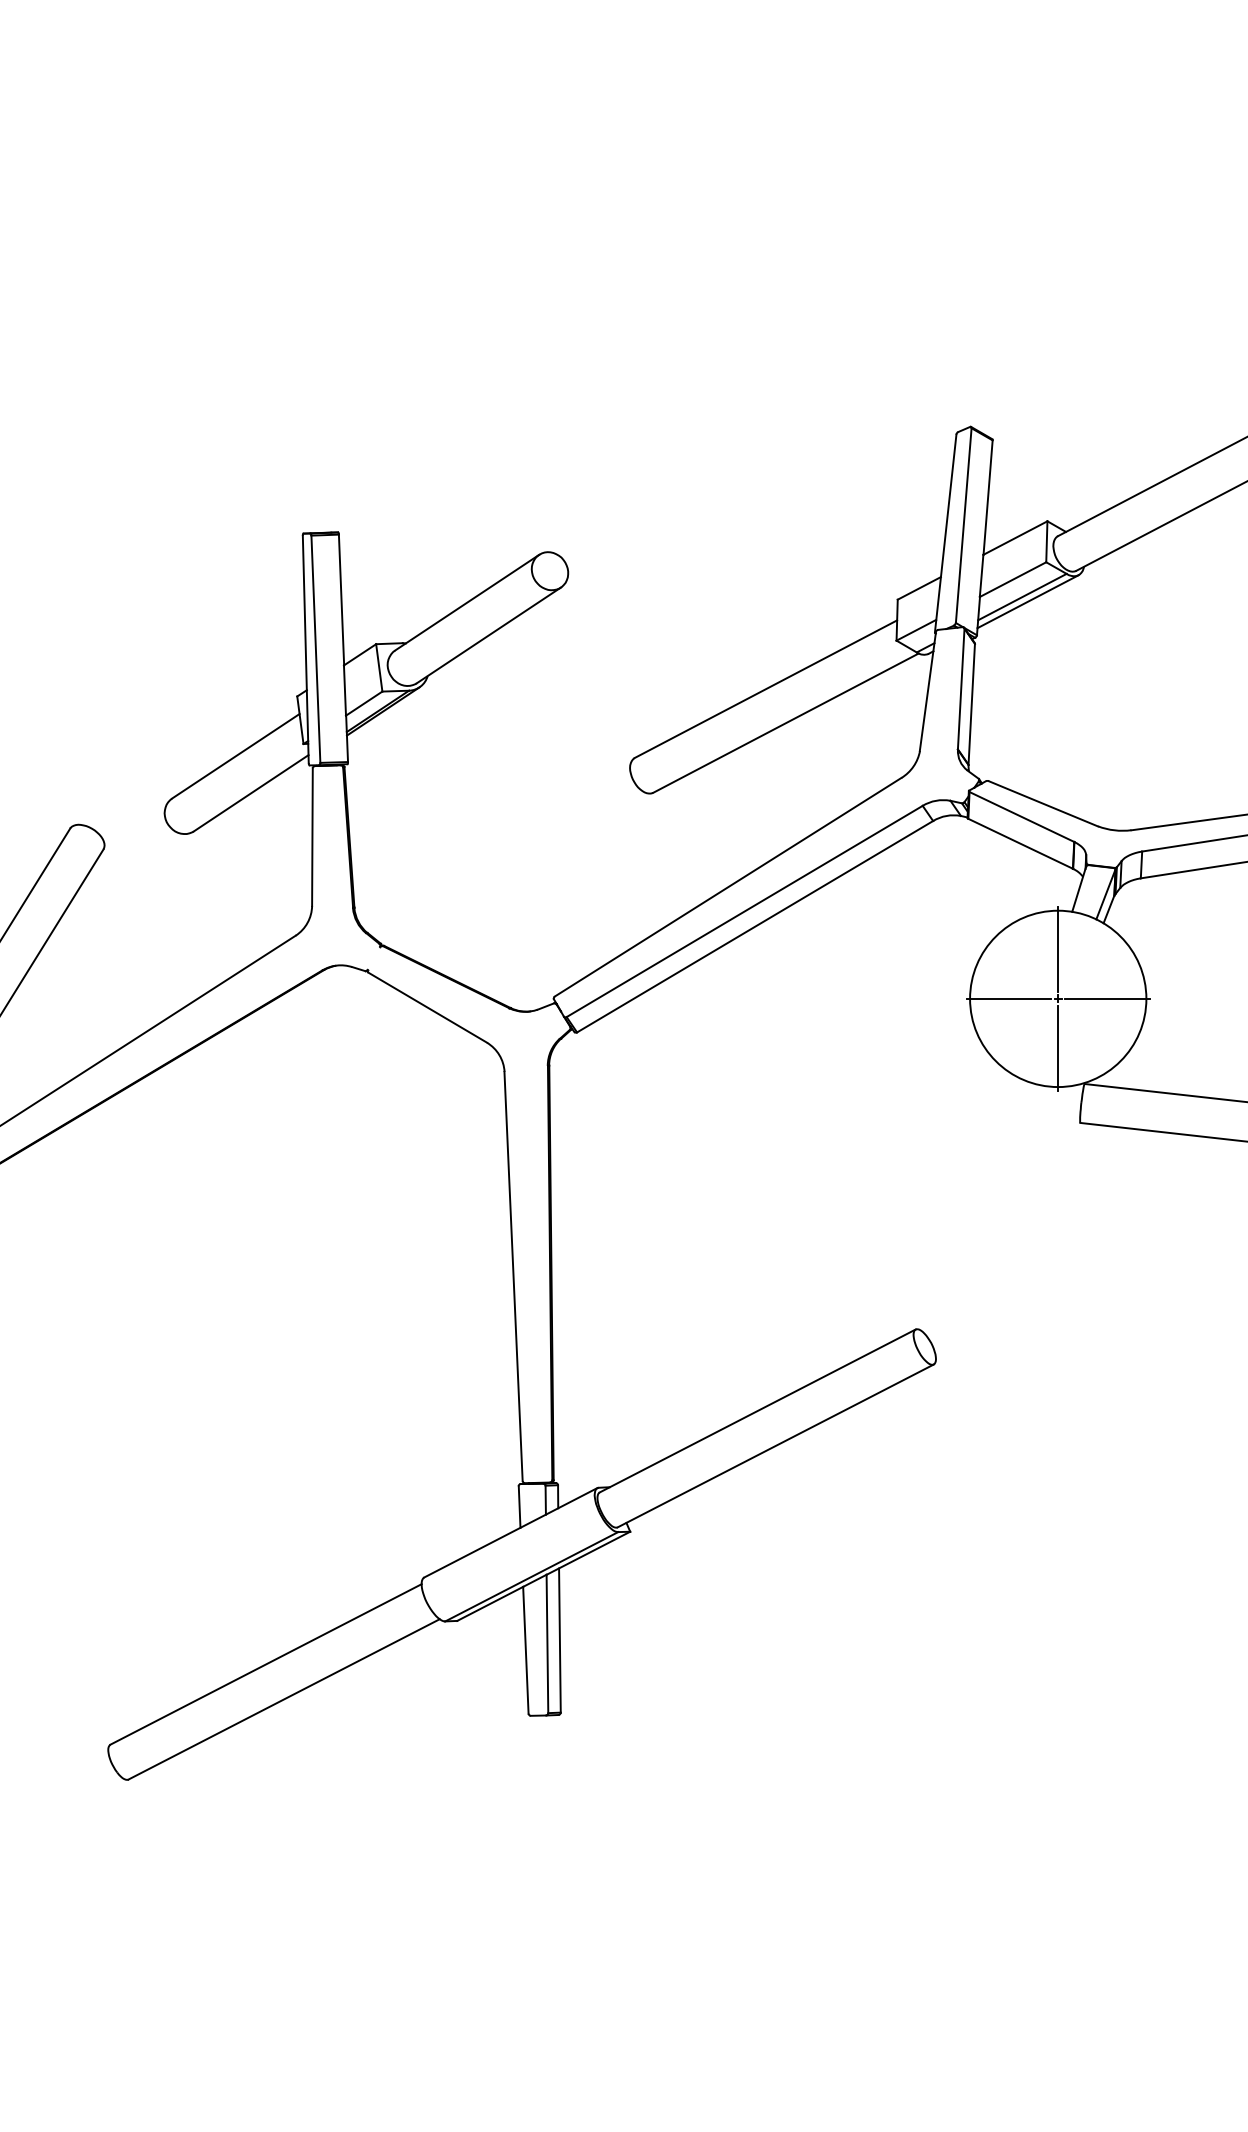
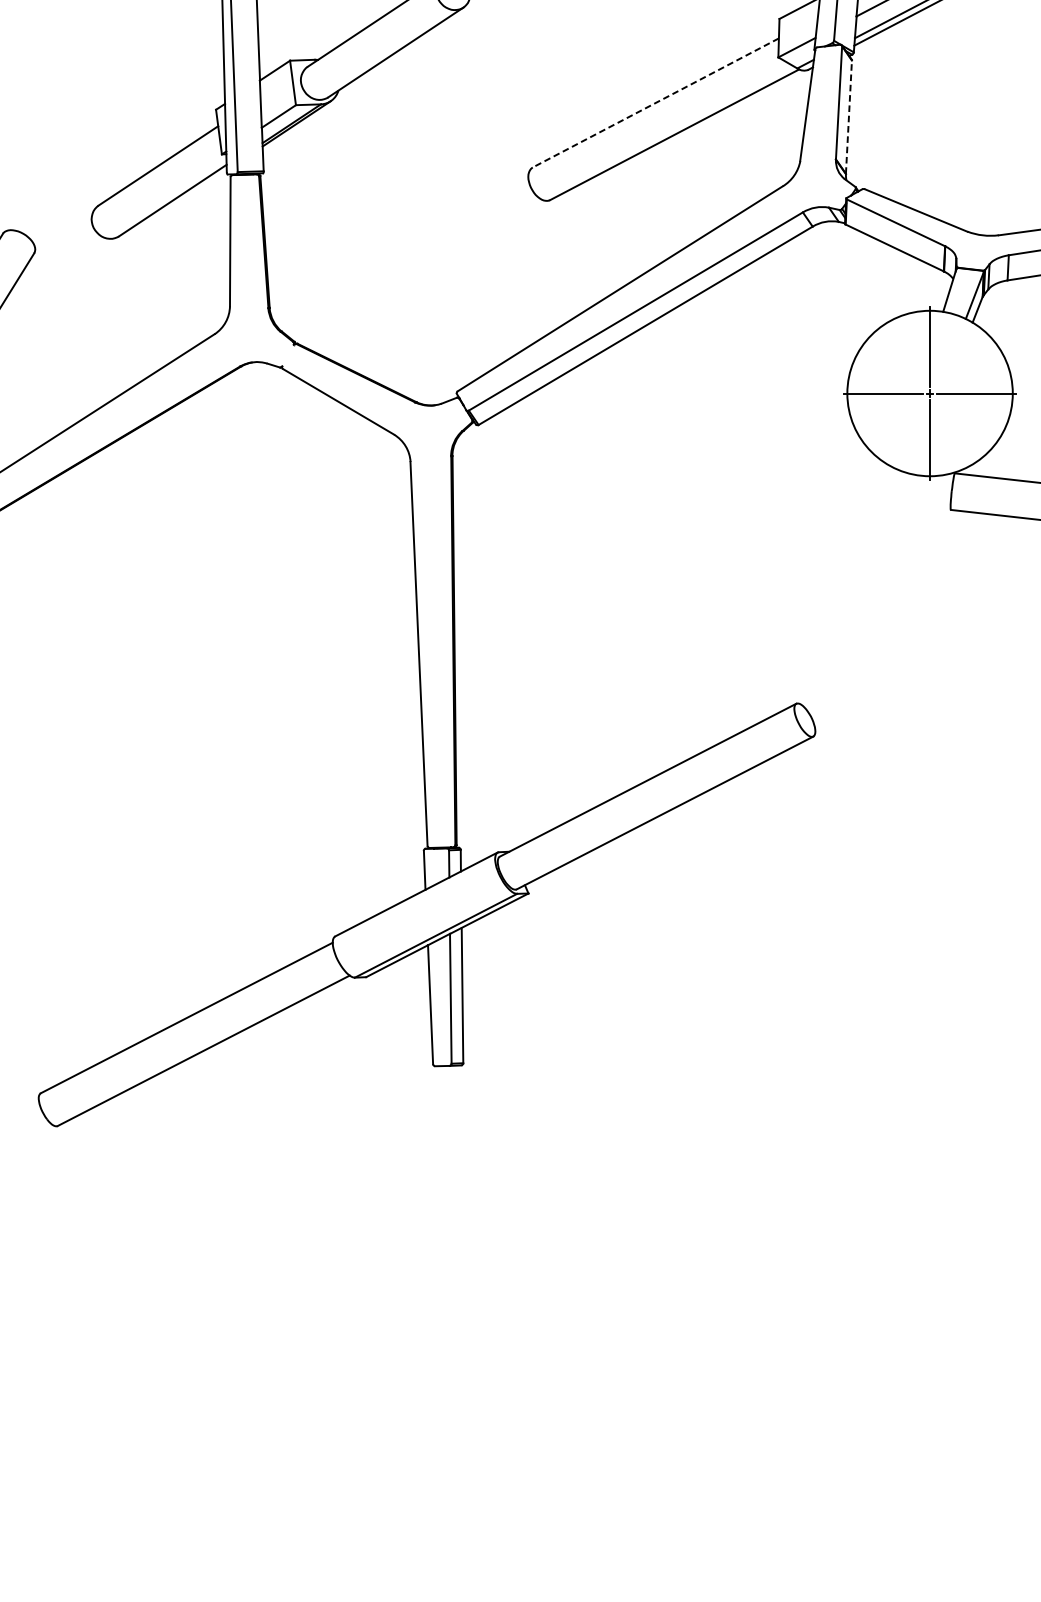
line: (765, 689) -> (655, 103), solid -> dashed
line: (971, 703) -> (848, 116), solid -> dashed

